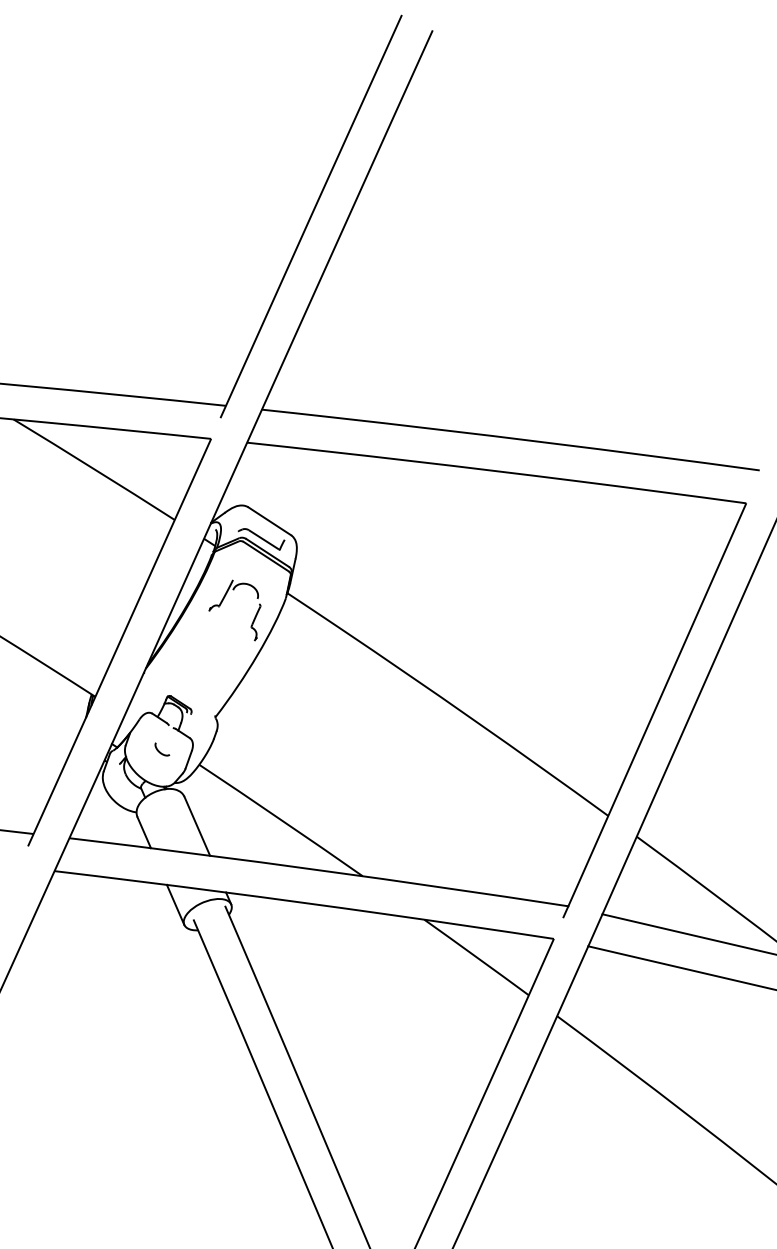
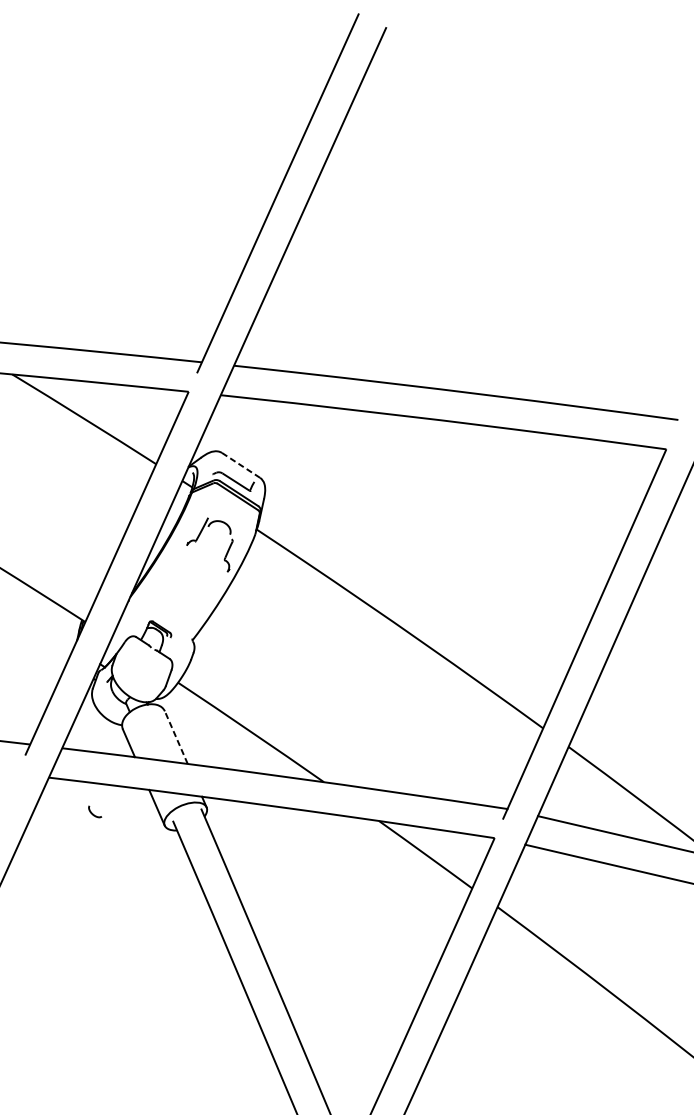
line: (270, 521) -> (241, 465), solid -> dashed
curve: (160, 751) -> (93, 813), moved
line: (197, 825) -> (176, 736), solid -> dashed

